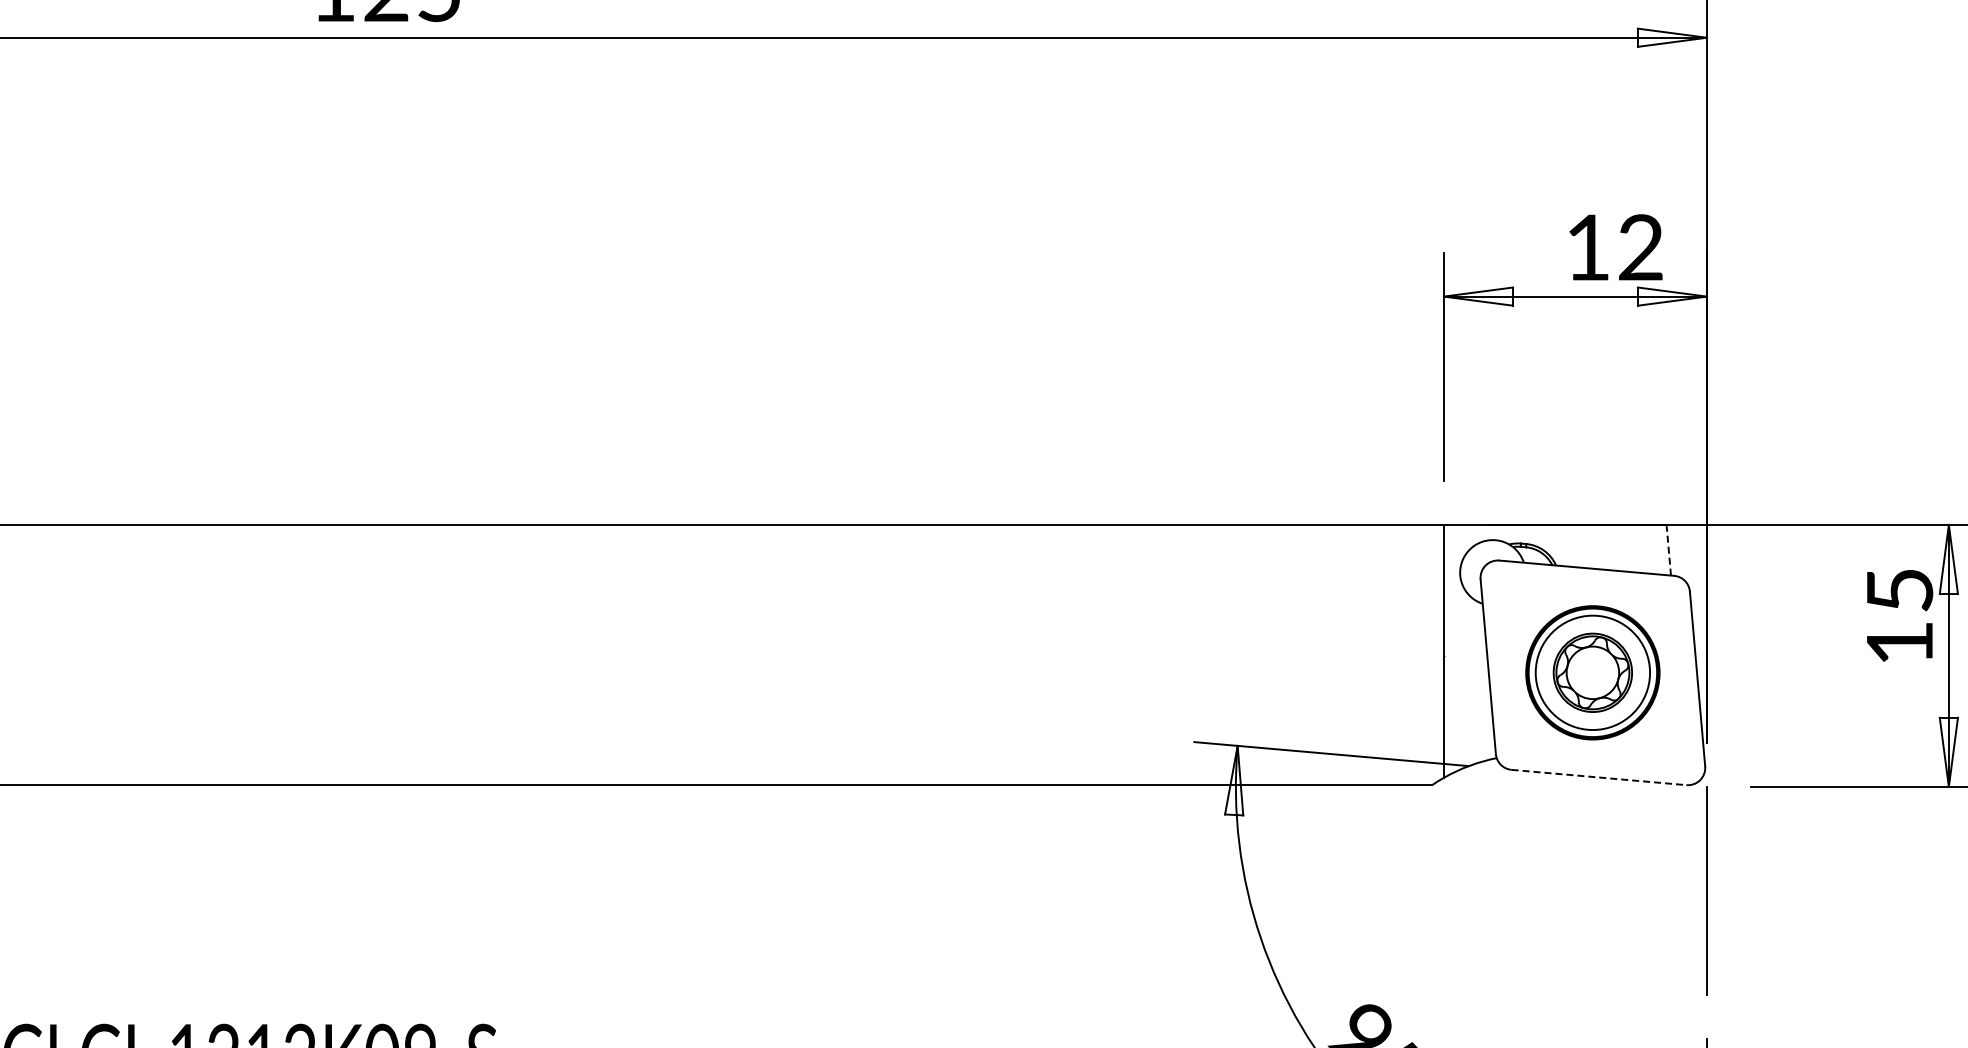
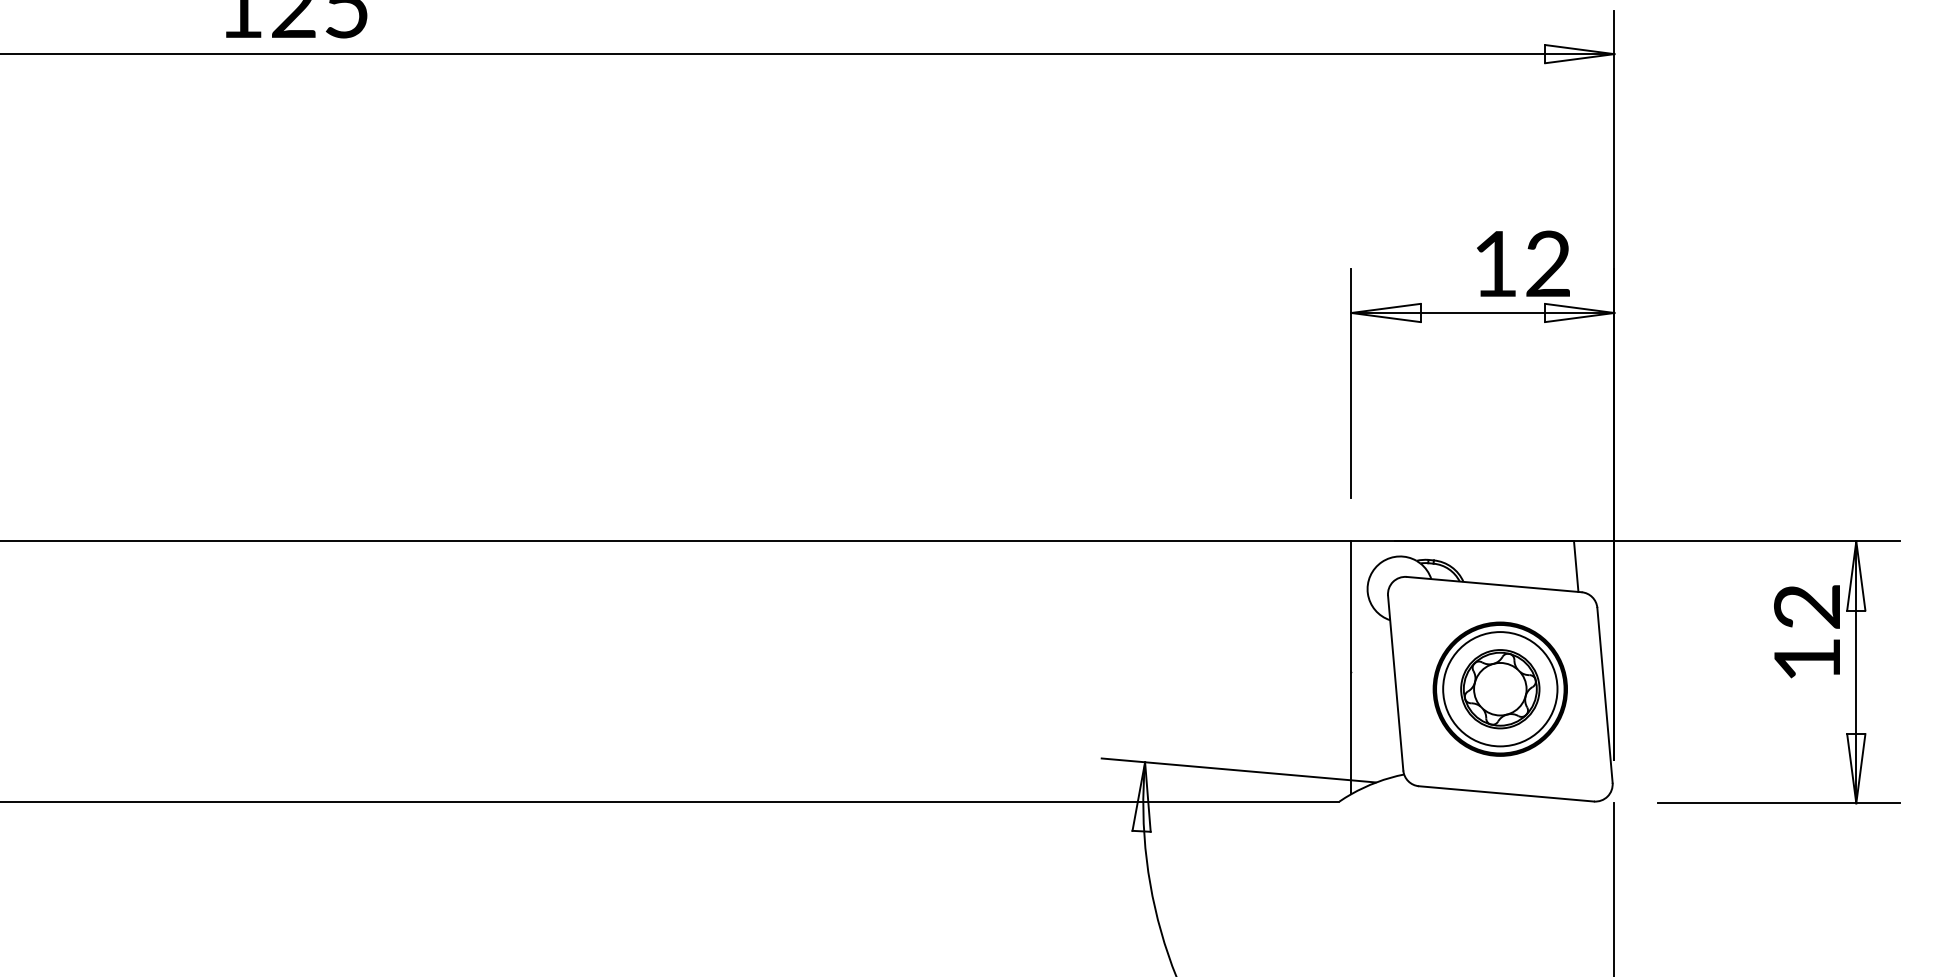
line: (1668, 549) -> (1575, 565), dashed -> solid
text: (1899, 590) -> (1806, 606), 15 -> 12
line: (1599, 777) -> (1506, 793), dashed -> solid

